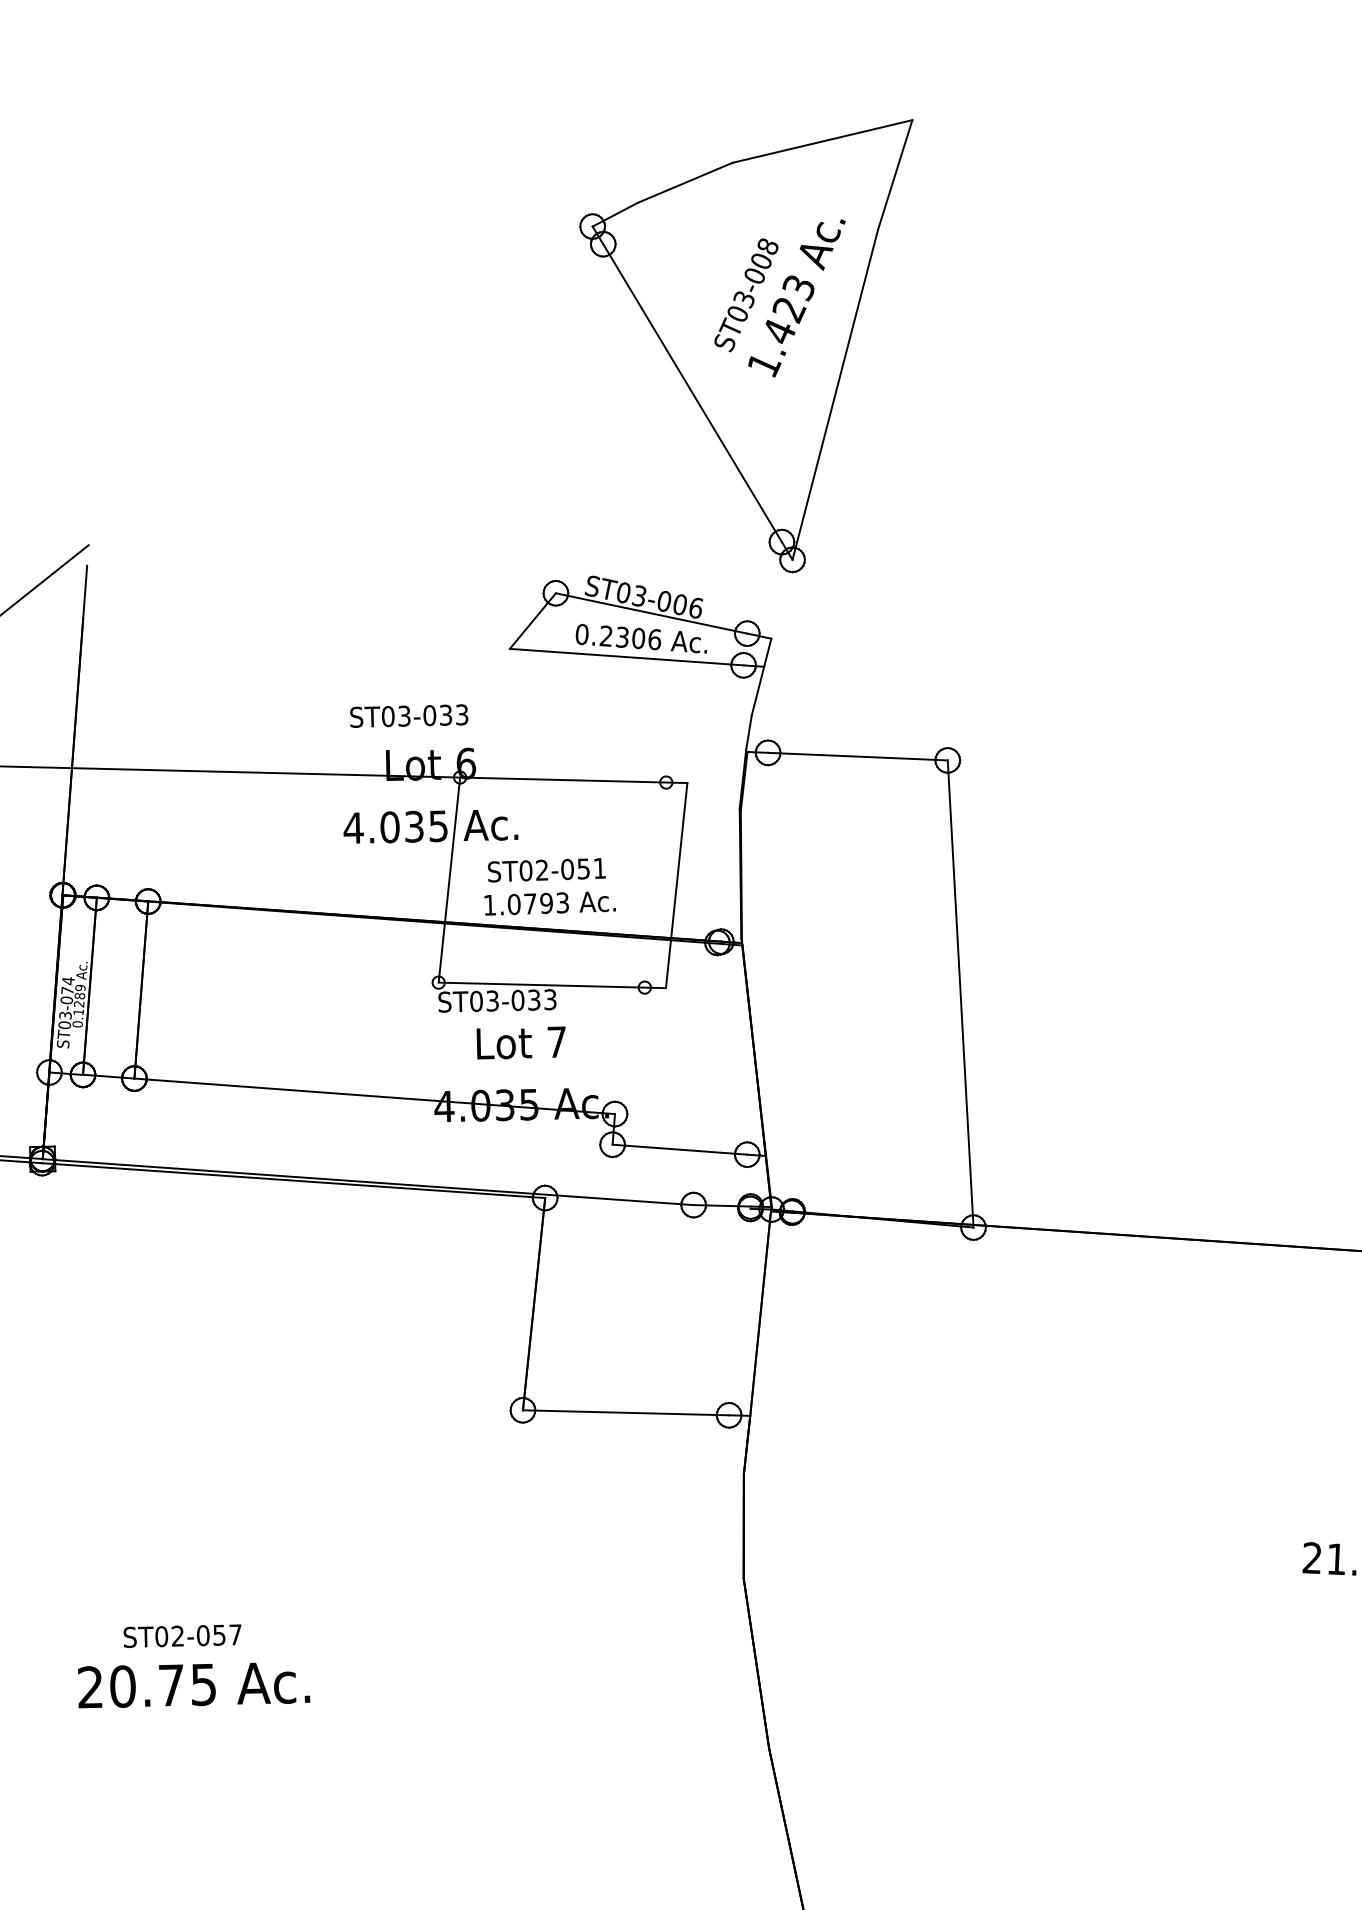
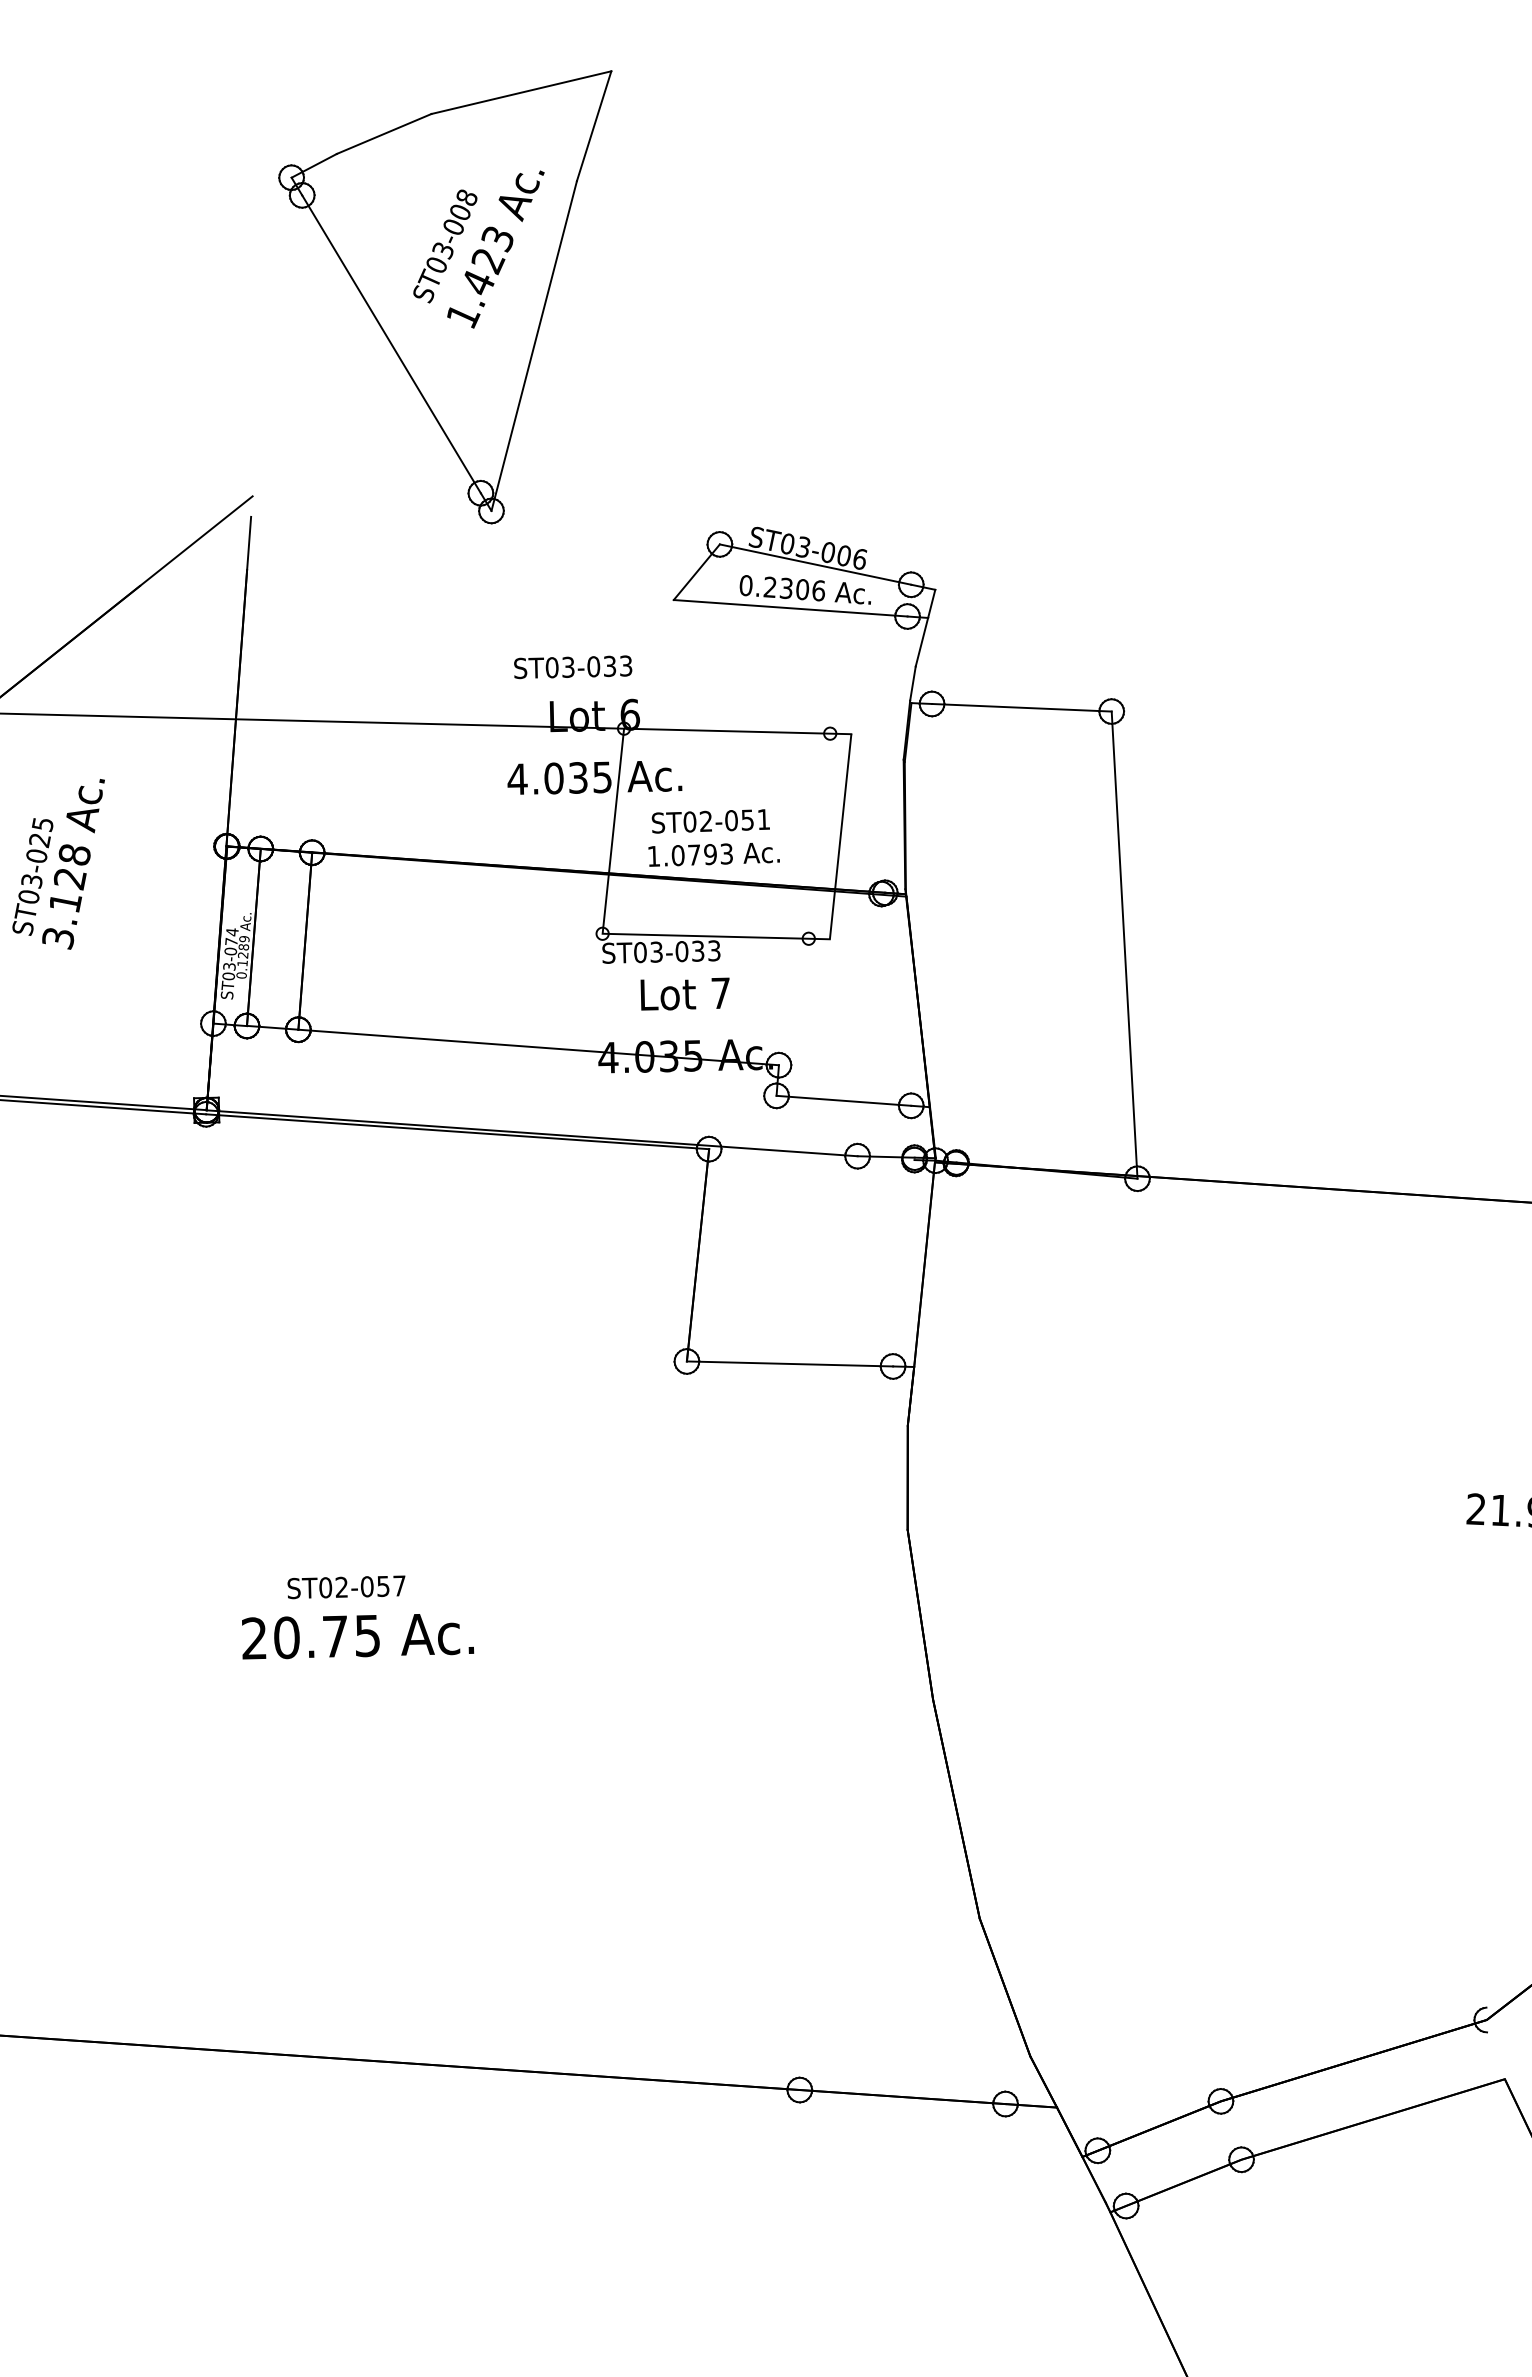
part: (746, 346) -> (445, 297), moved

